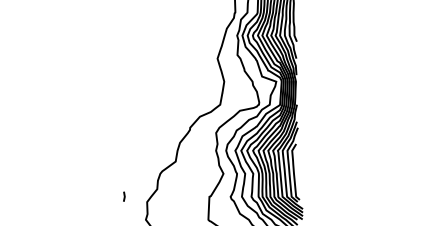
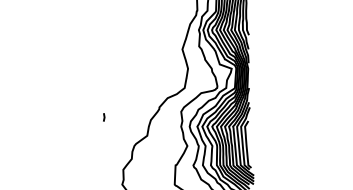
line: (124, 196) -> (104, 117), moved

